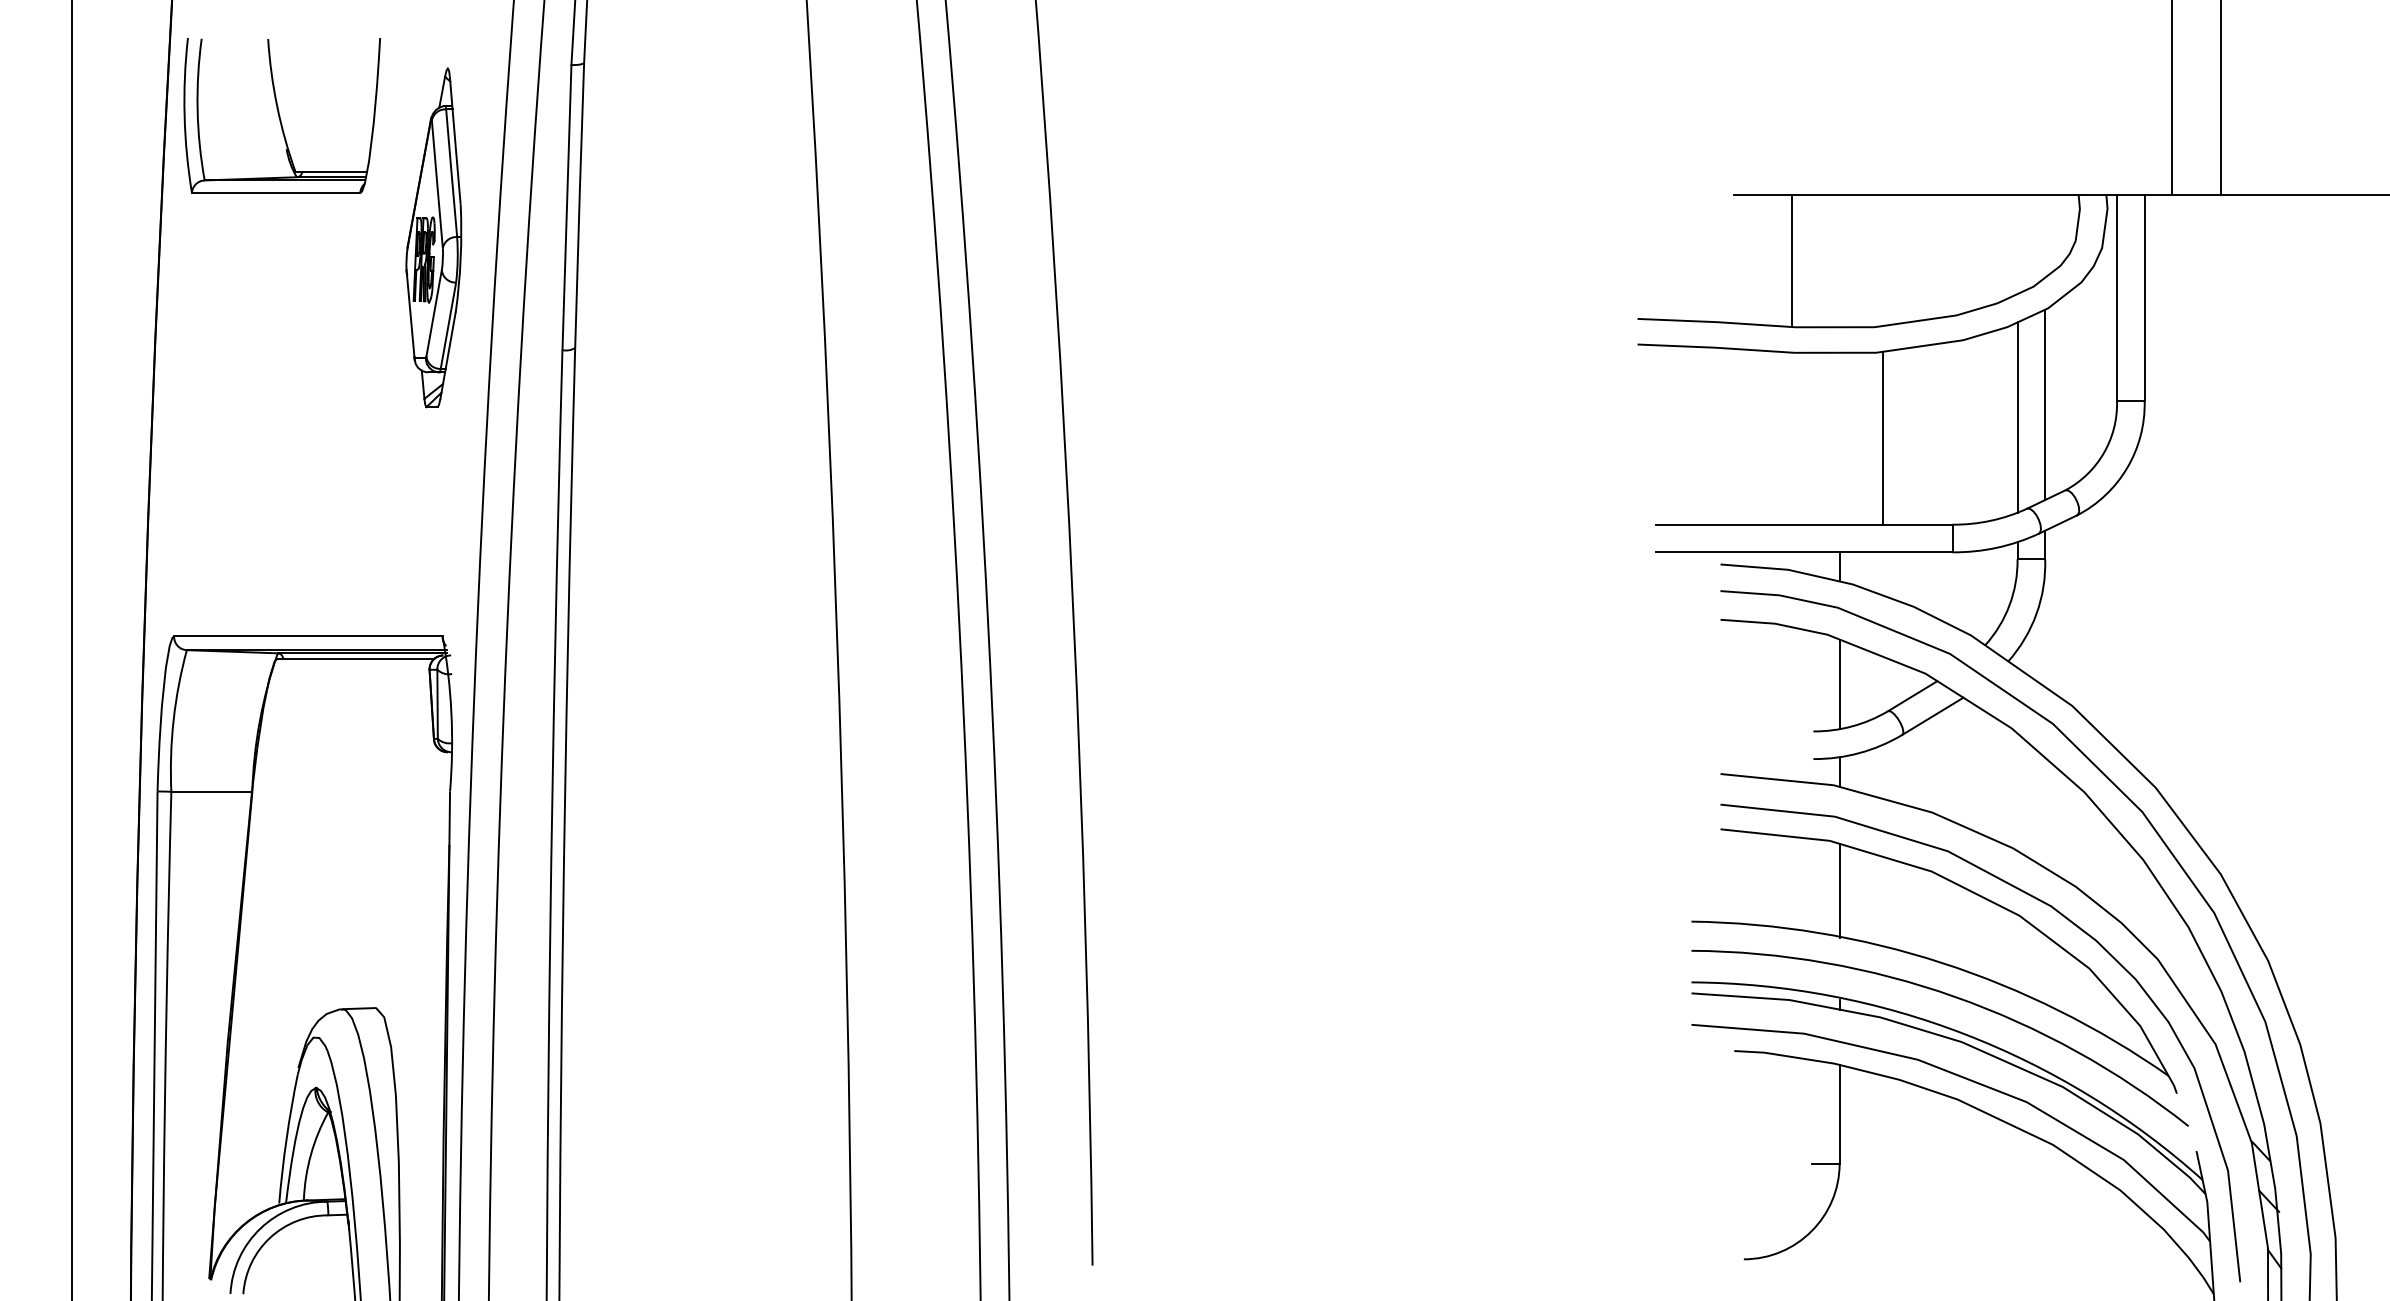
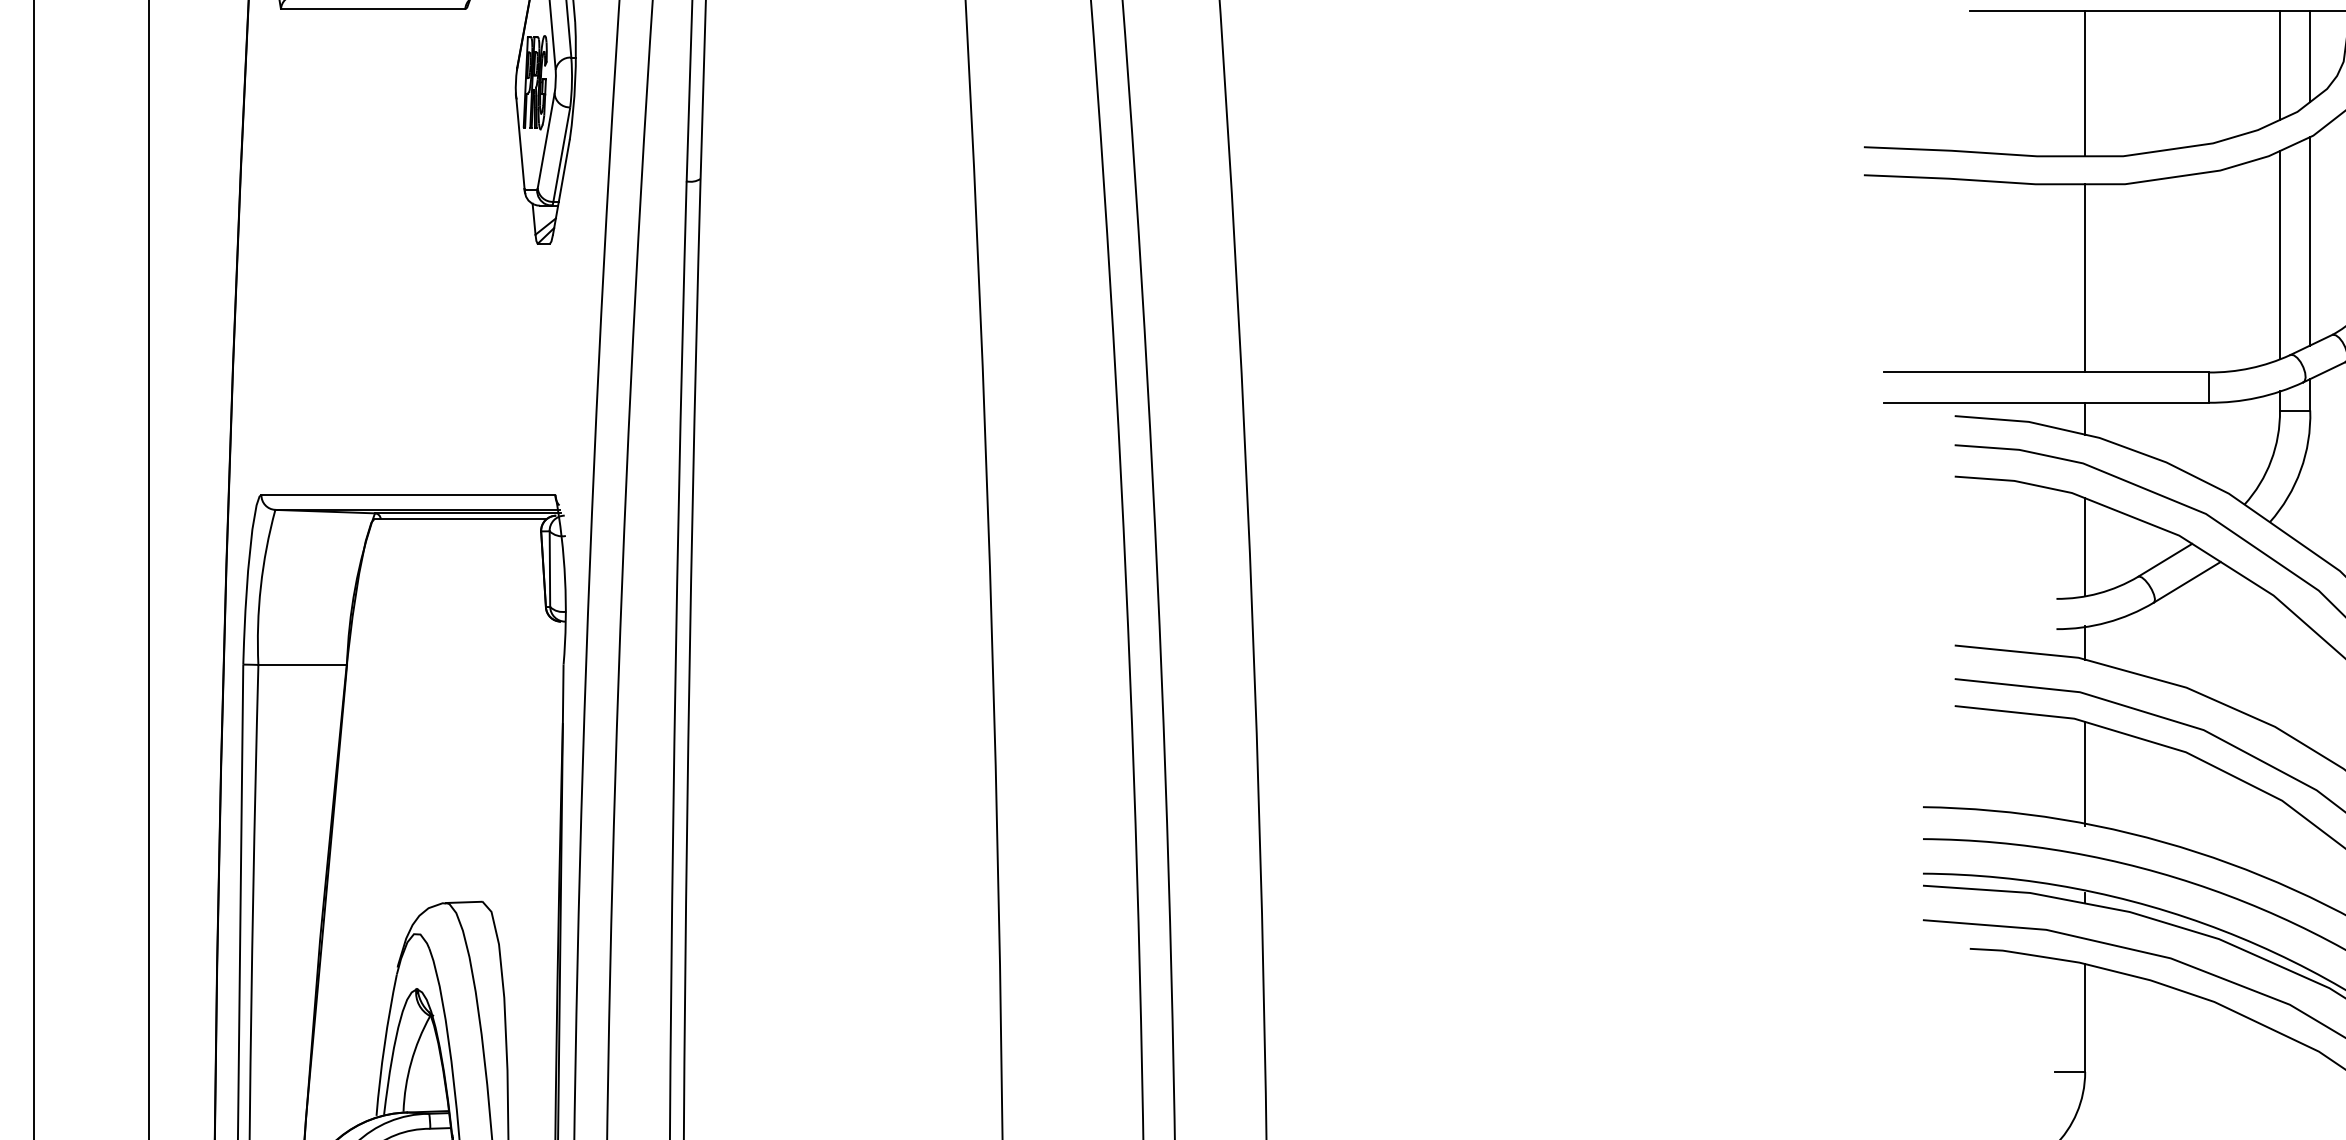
line: (2045, 235) -> (2310, 55), added
line: (2017, 244) -> (2279, 65), added
line: (1791, 260) -> (2085, 83), moved
line: (1882, 438) -> (2085, 278), moved

